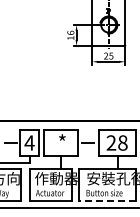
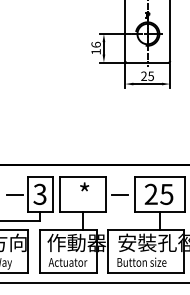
text: (29, 142) -> (39, 193), 4 -> 3
text: (122, 142) -> (166, 193), 28 -> 25
line: (107, 200) -> (145, 272), dashed -> solid

